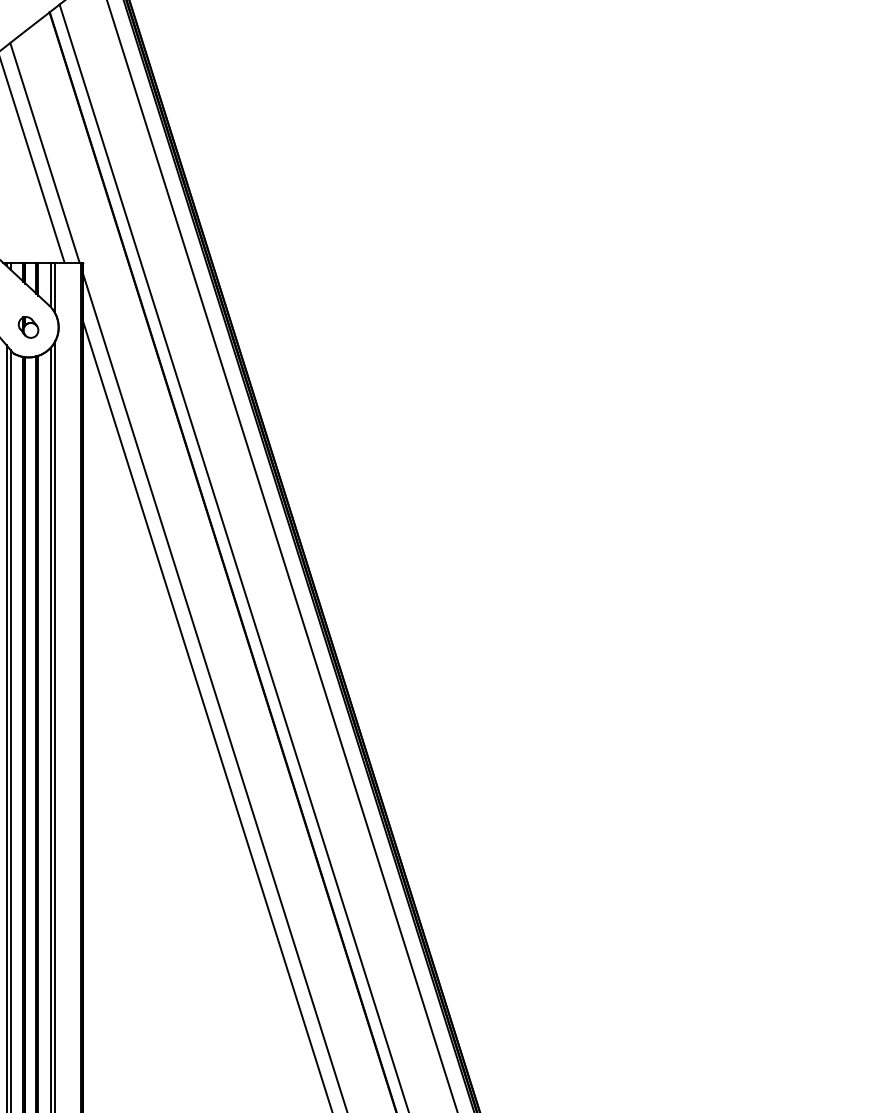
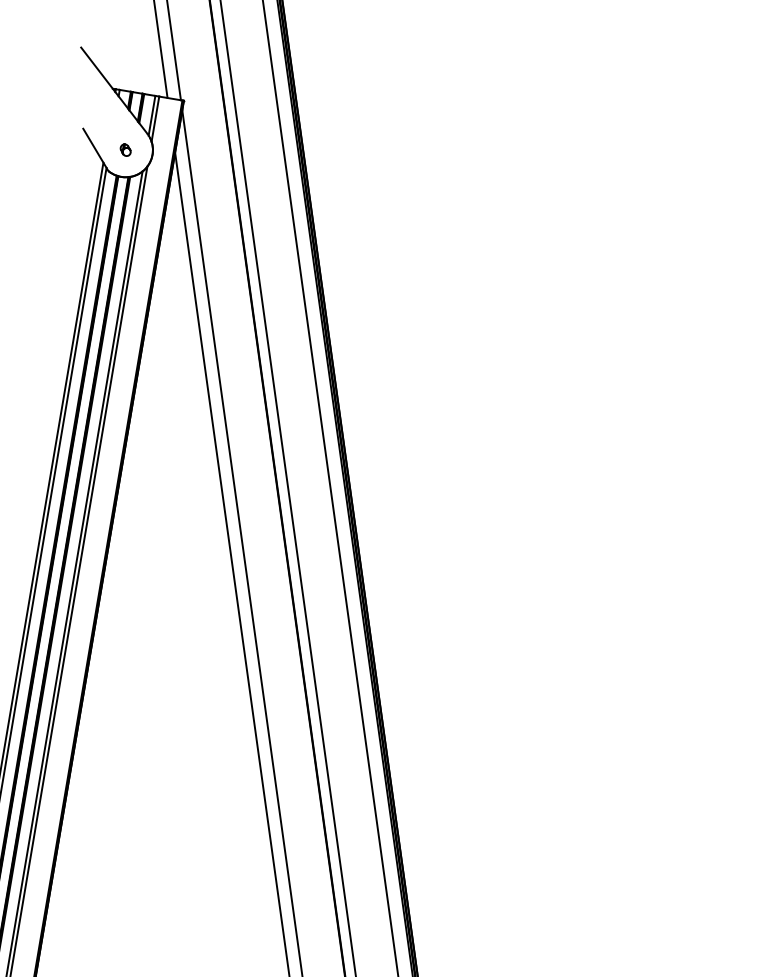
part: (28, 327) -> (125, 150), size x0.6

